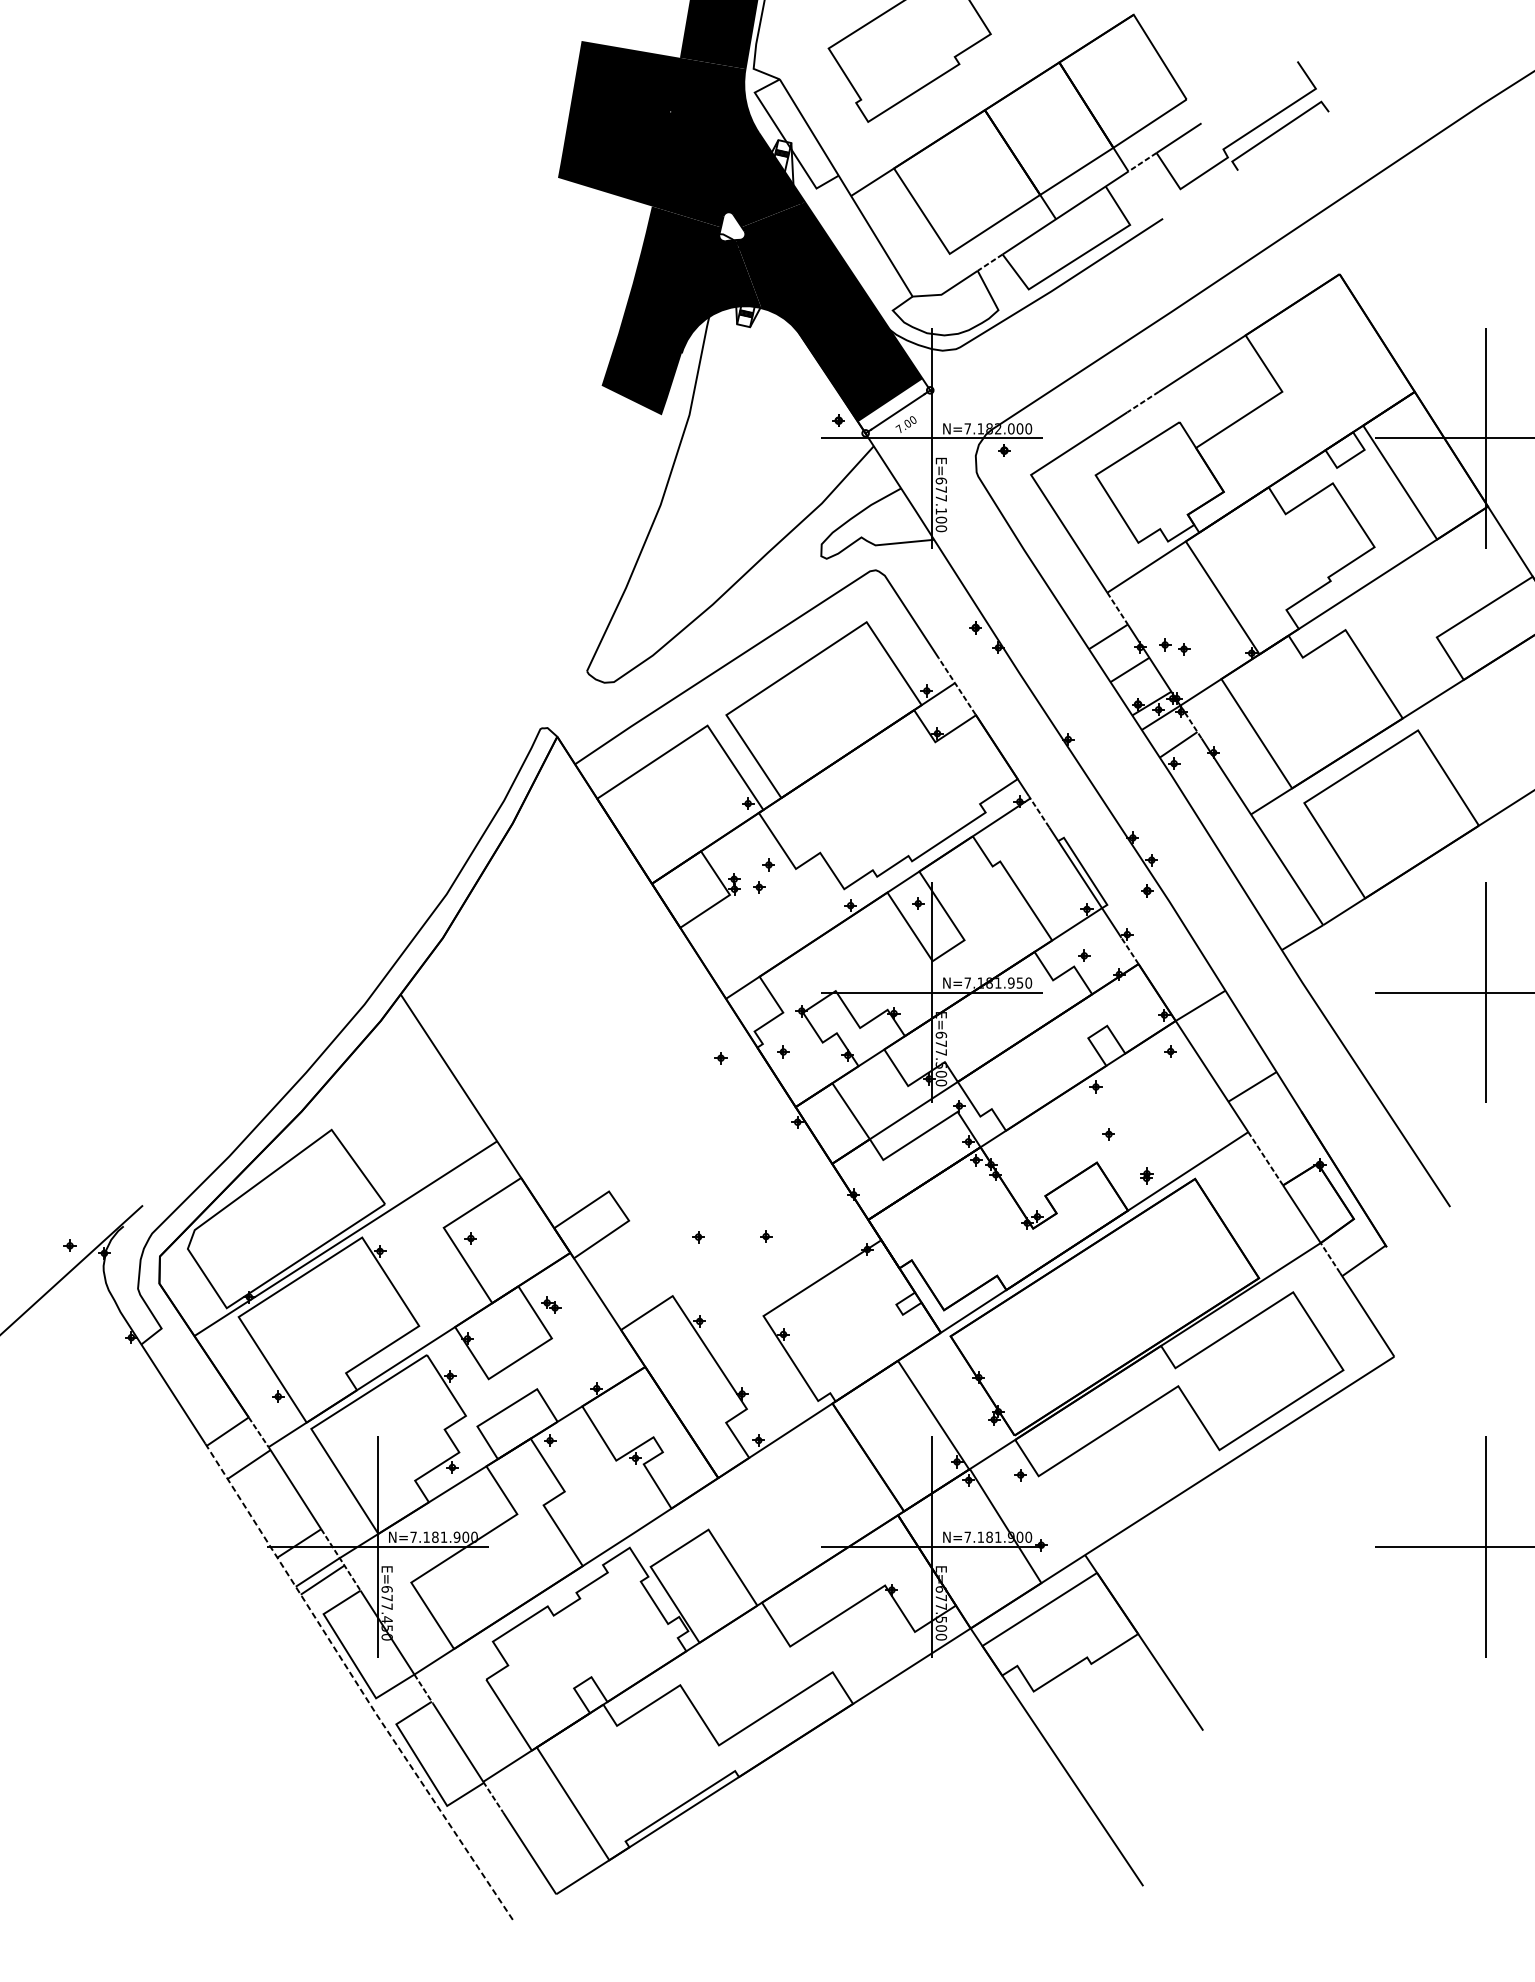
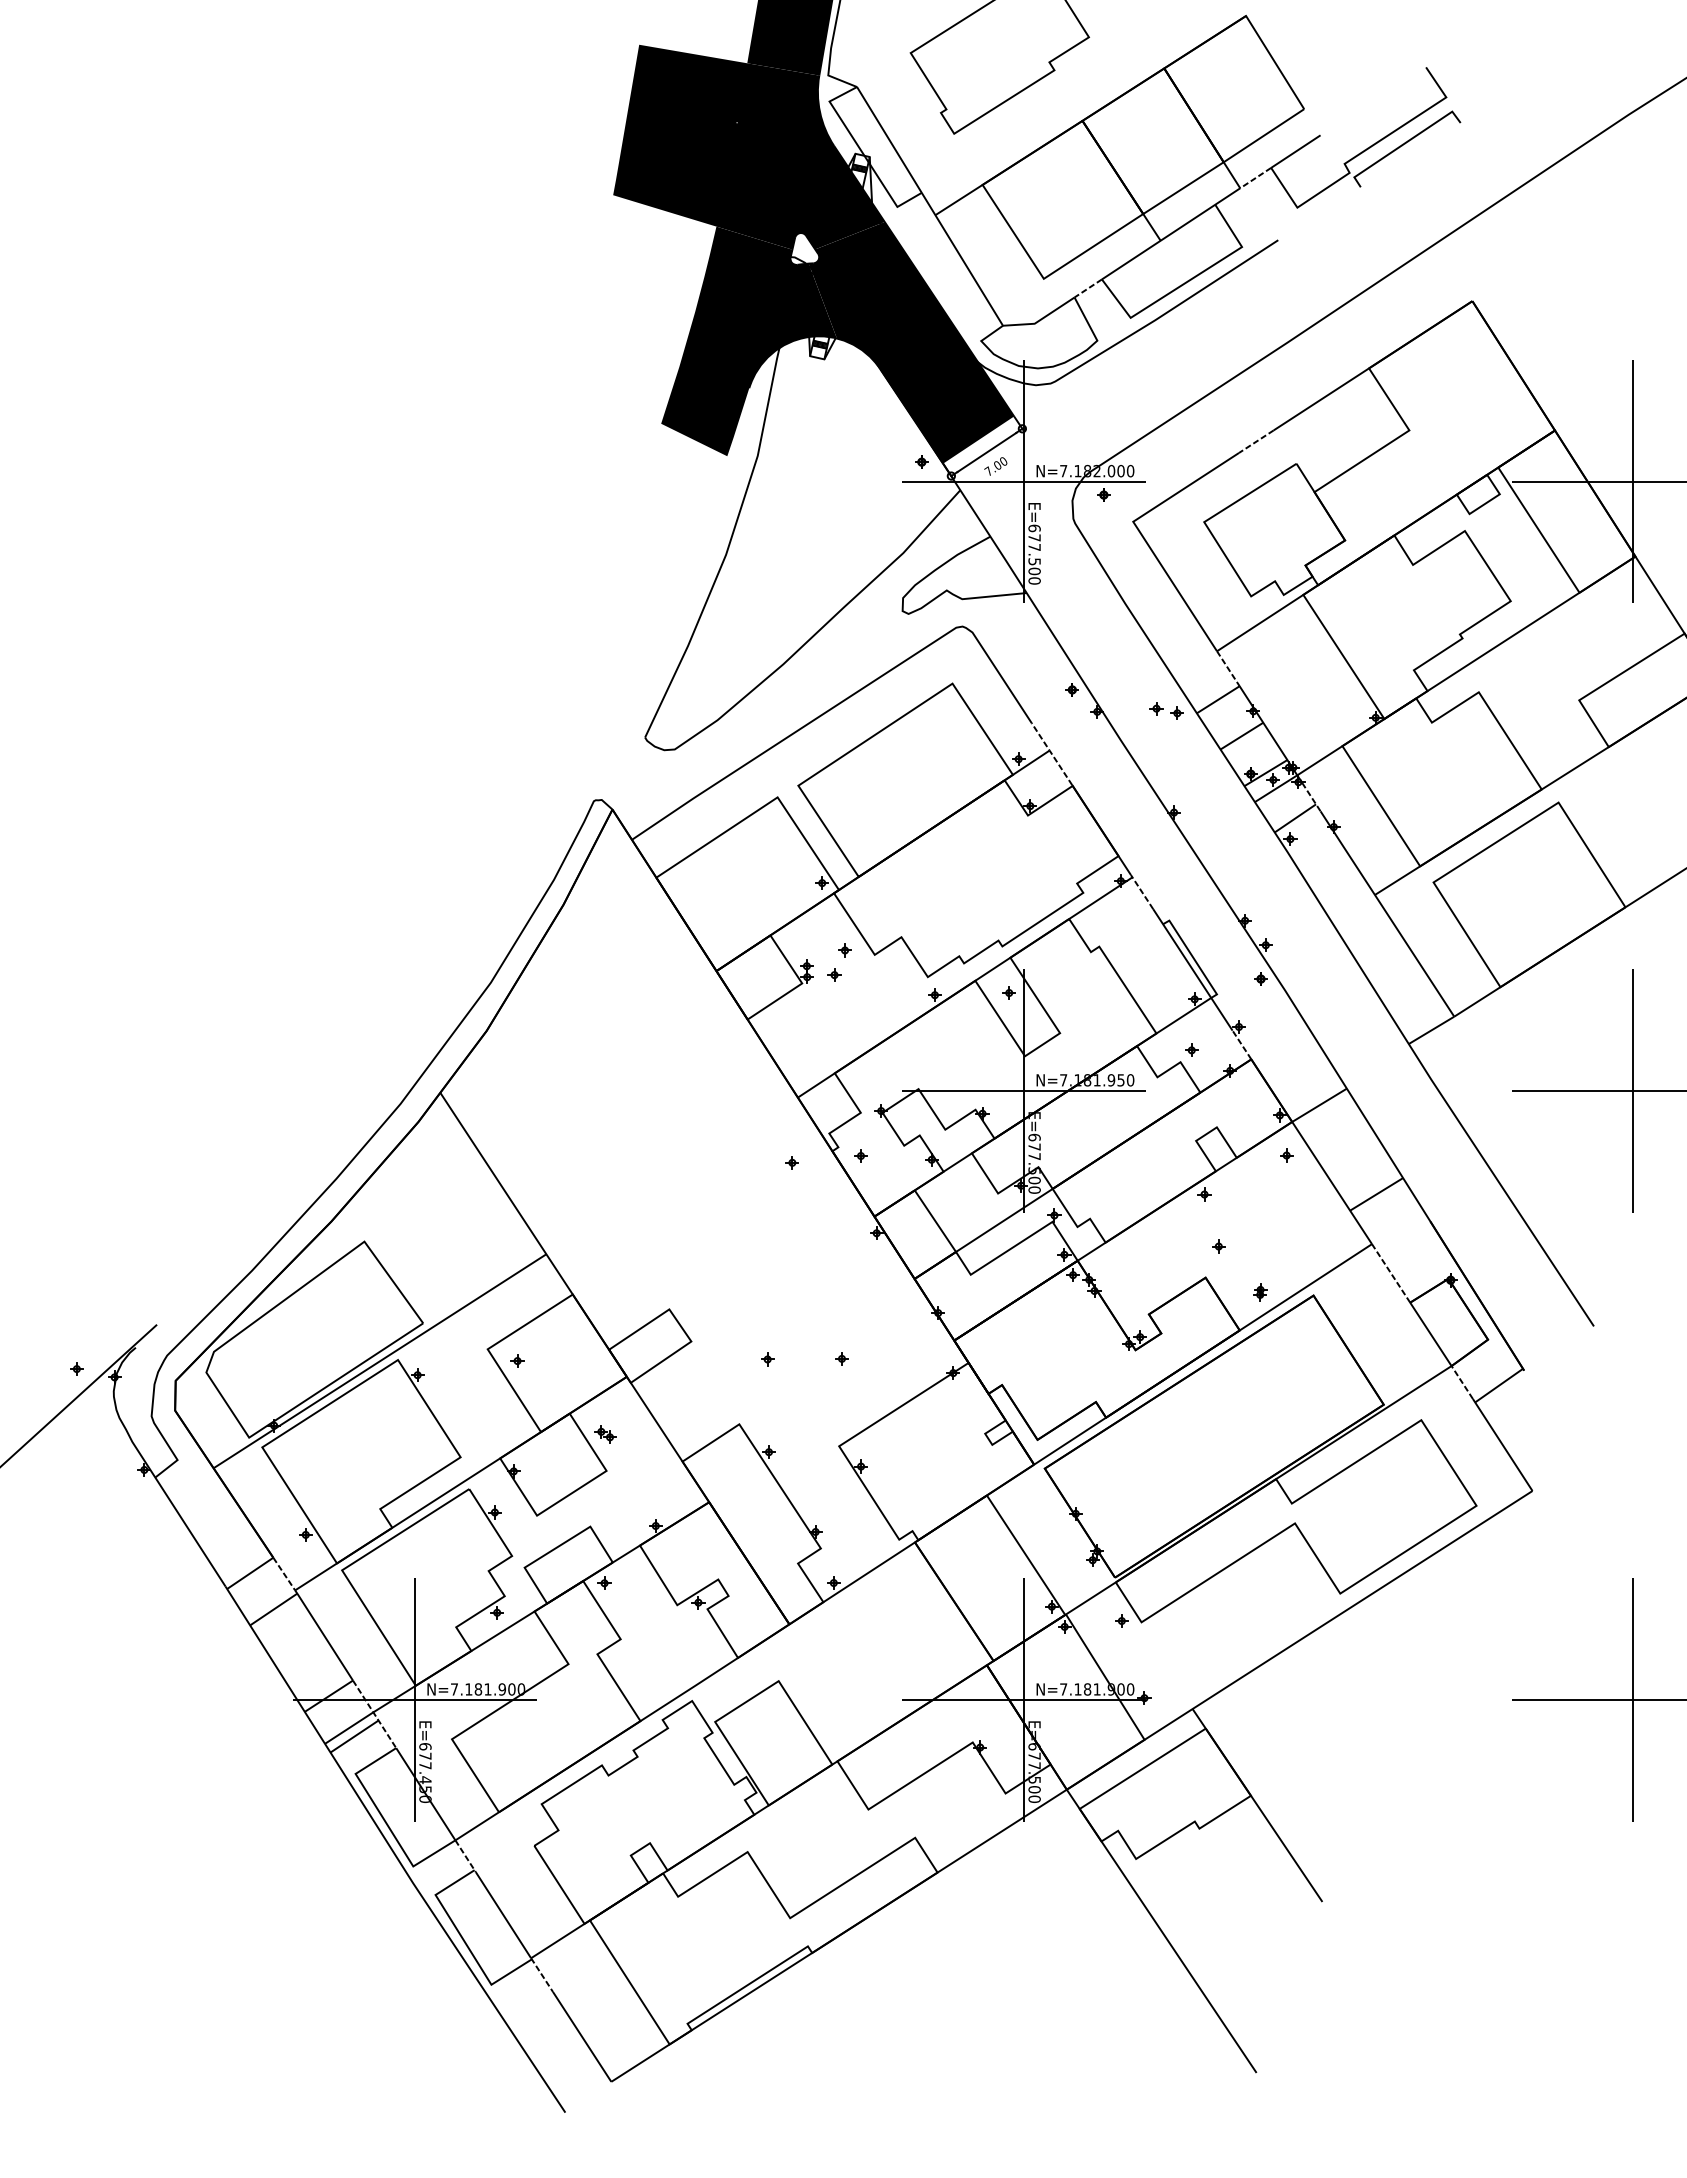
text: (941, 511) -> (1034, 561), E=677.100 -> E=677.500
part: (1174, 646) -> (1166, 710), moved
line: (358, 1684) -> (393, 1851), dashed -> solid

